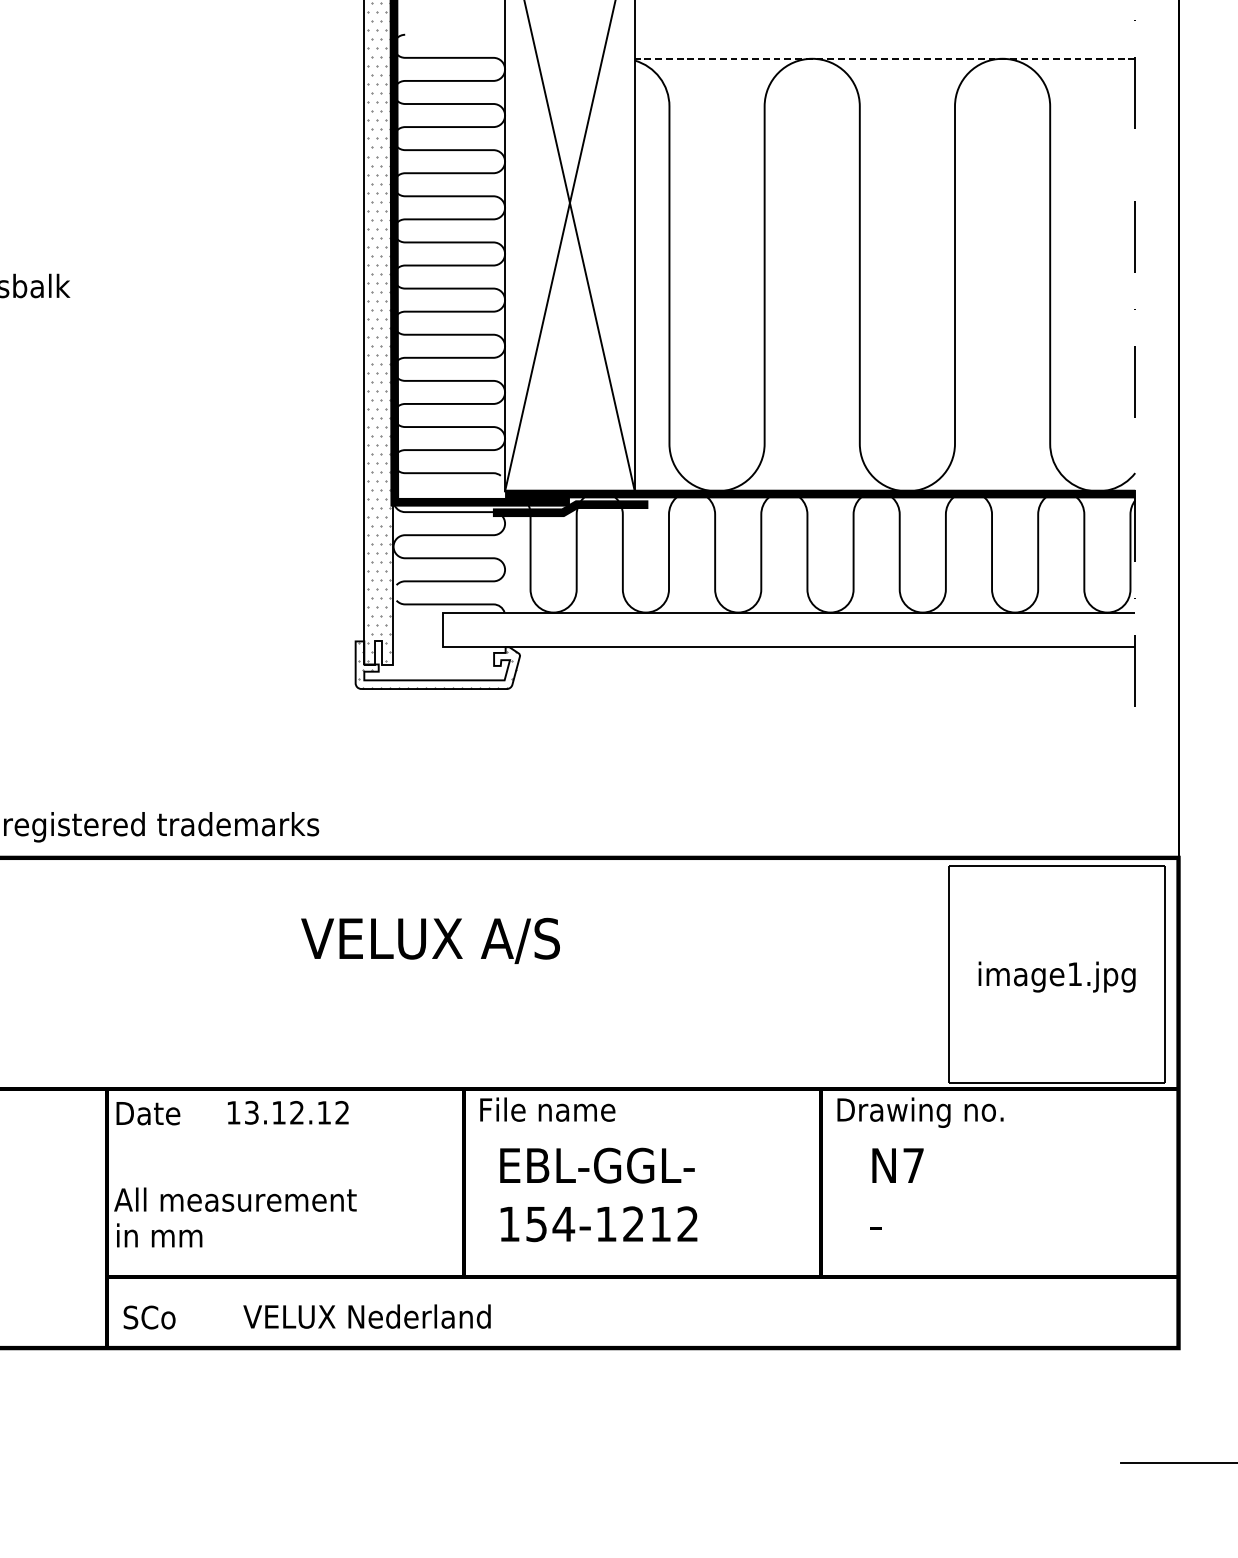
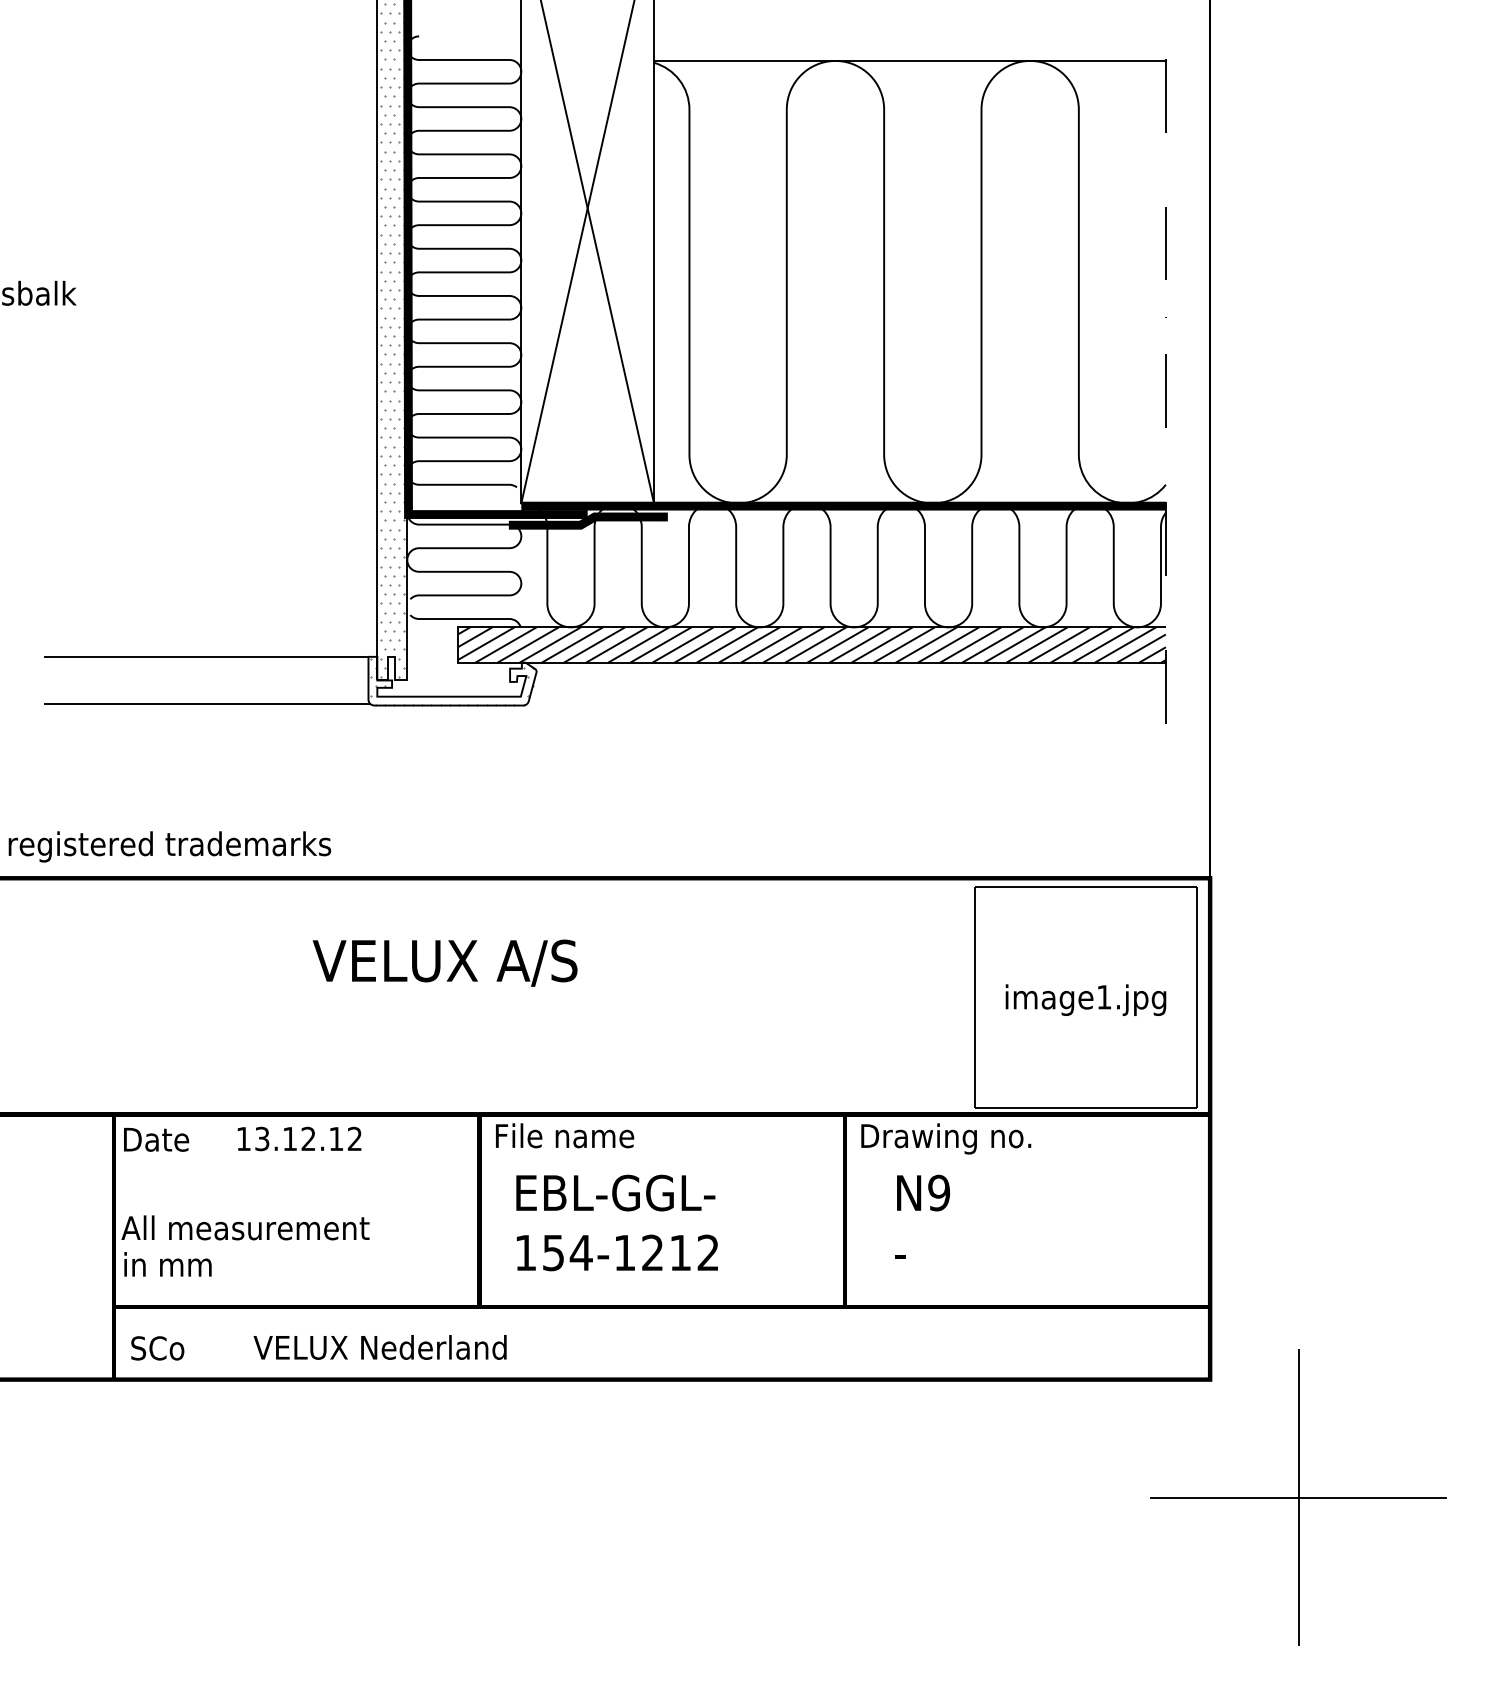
line: (884, 58) -> (909, 60), dashed -> solid
hatch: (788, 629) -> (811, 644), added
line: (197, 641) -> (206, 656), added
line: (198, 688) -> (207, 704), added
text: (913, 1165) -> (939, 1192), N7 -> N9

